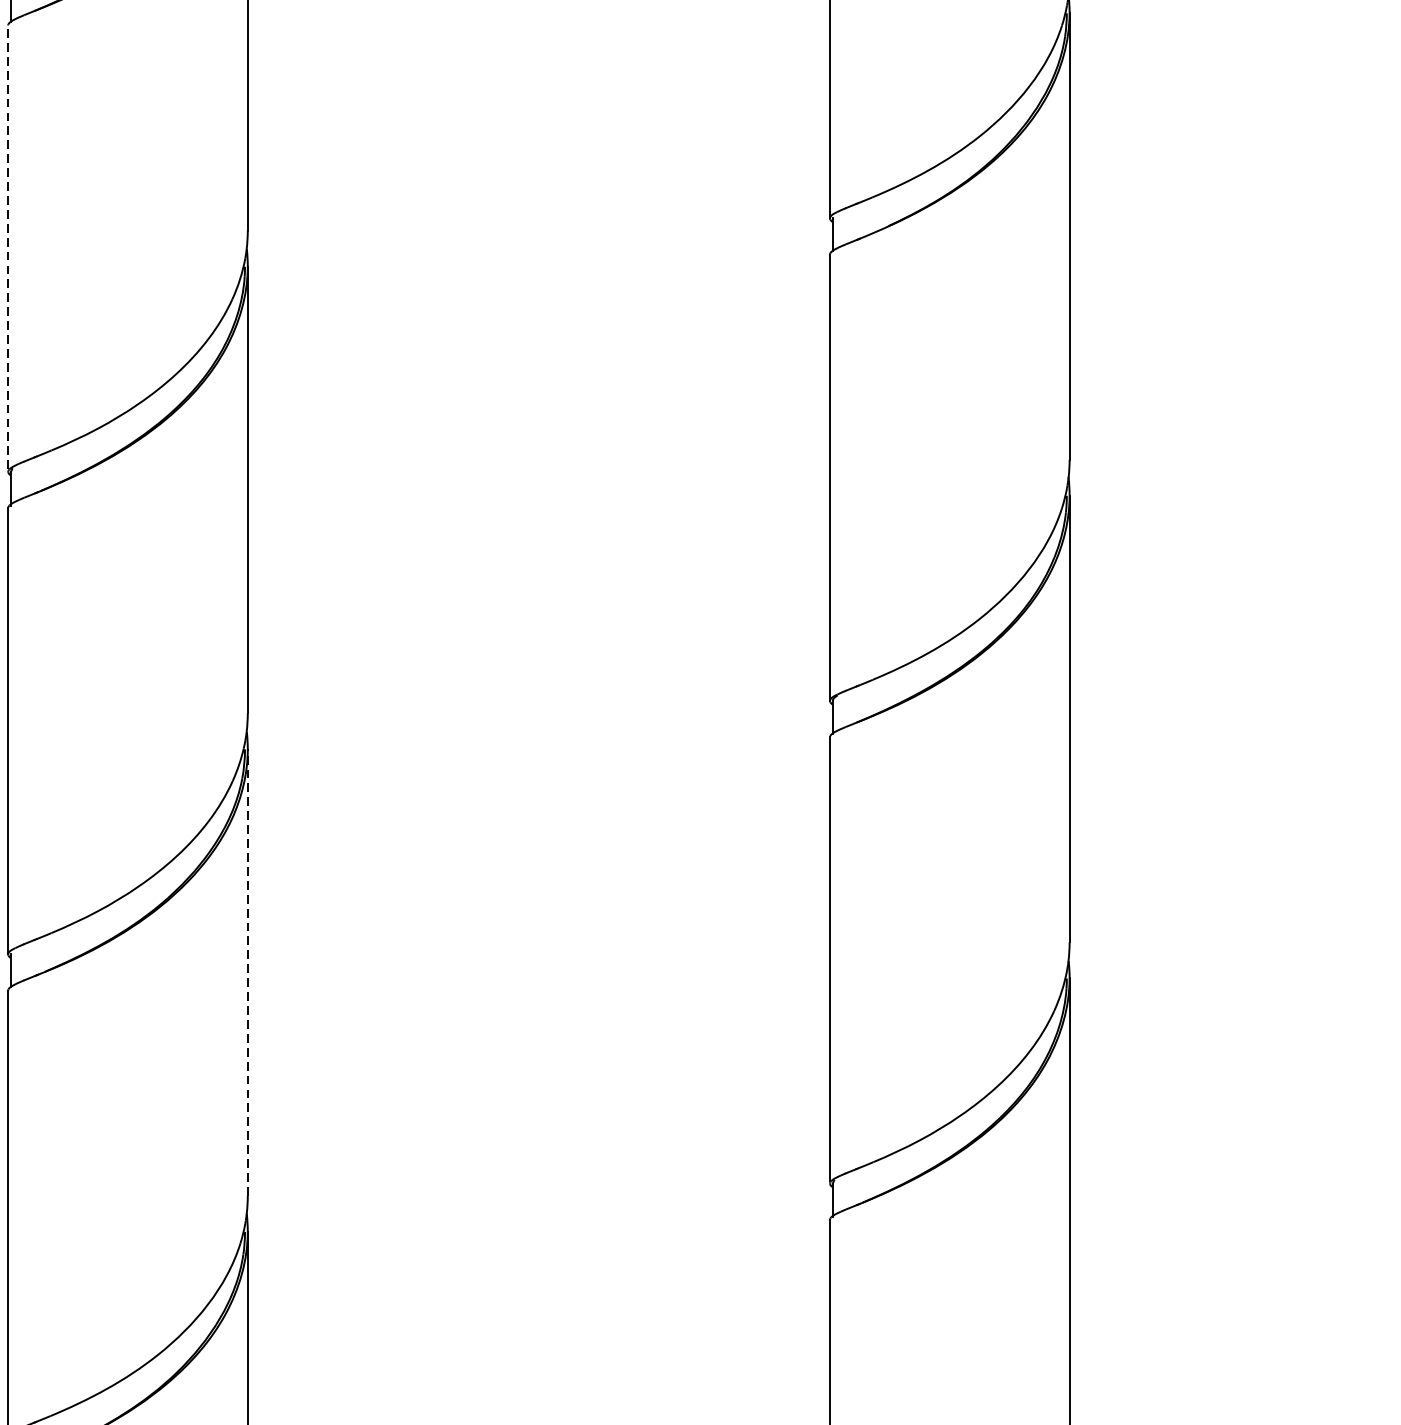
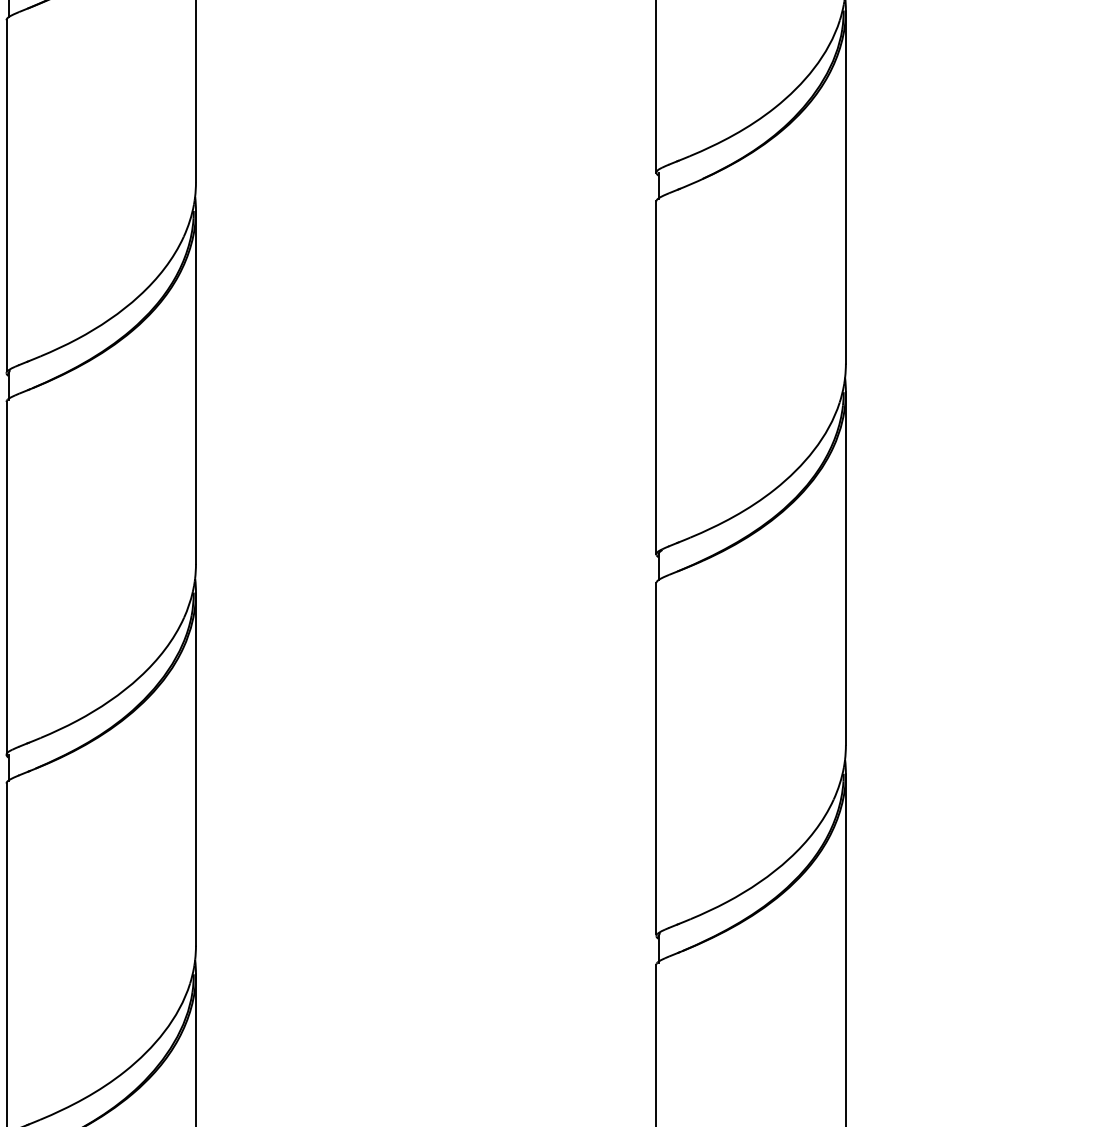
line: (8, 247) -> (6, 195), dashed -> solid
line: (248, 972) -> (196, 769), dashed -> solid

